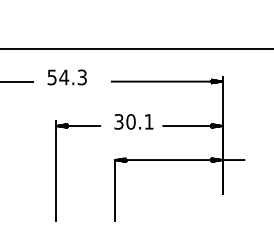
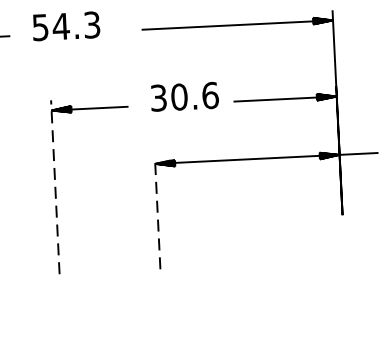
text: (148, 121) -> (209, 94), 30.1 -> 30.6
line: (56, 170) -> (55, 186), solid -> dashed
line: (115, 190) -> (158, 216), solid -> dashed

